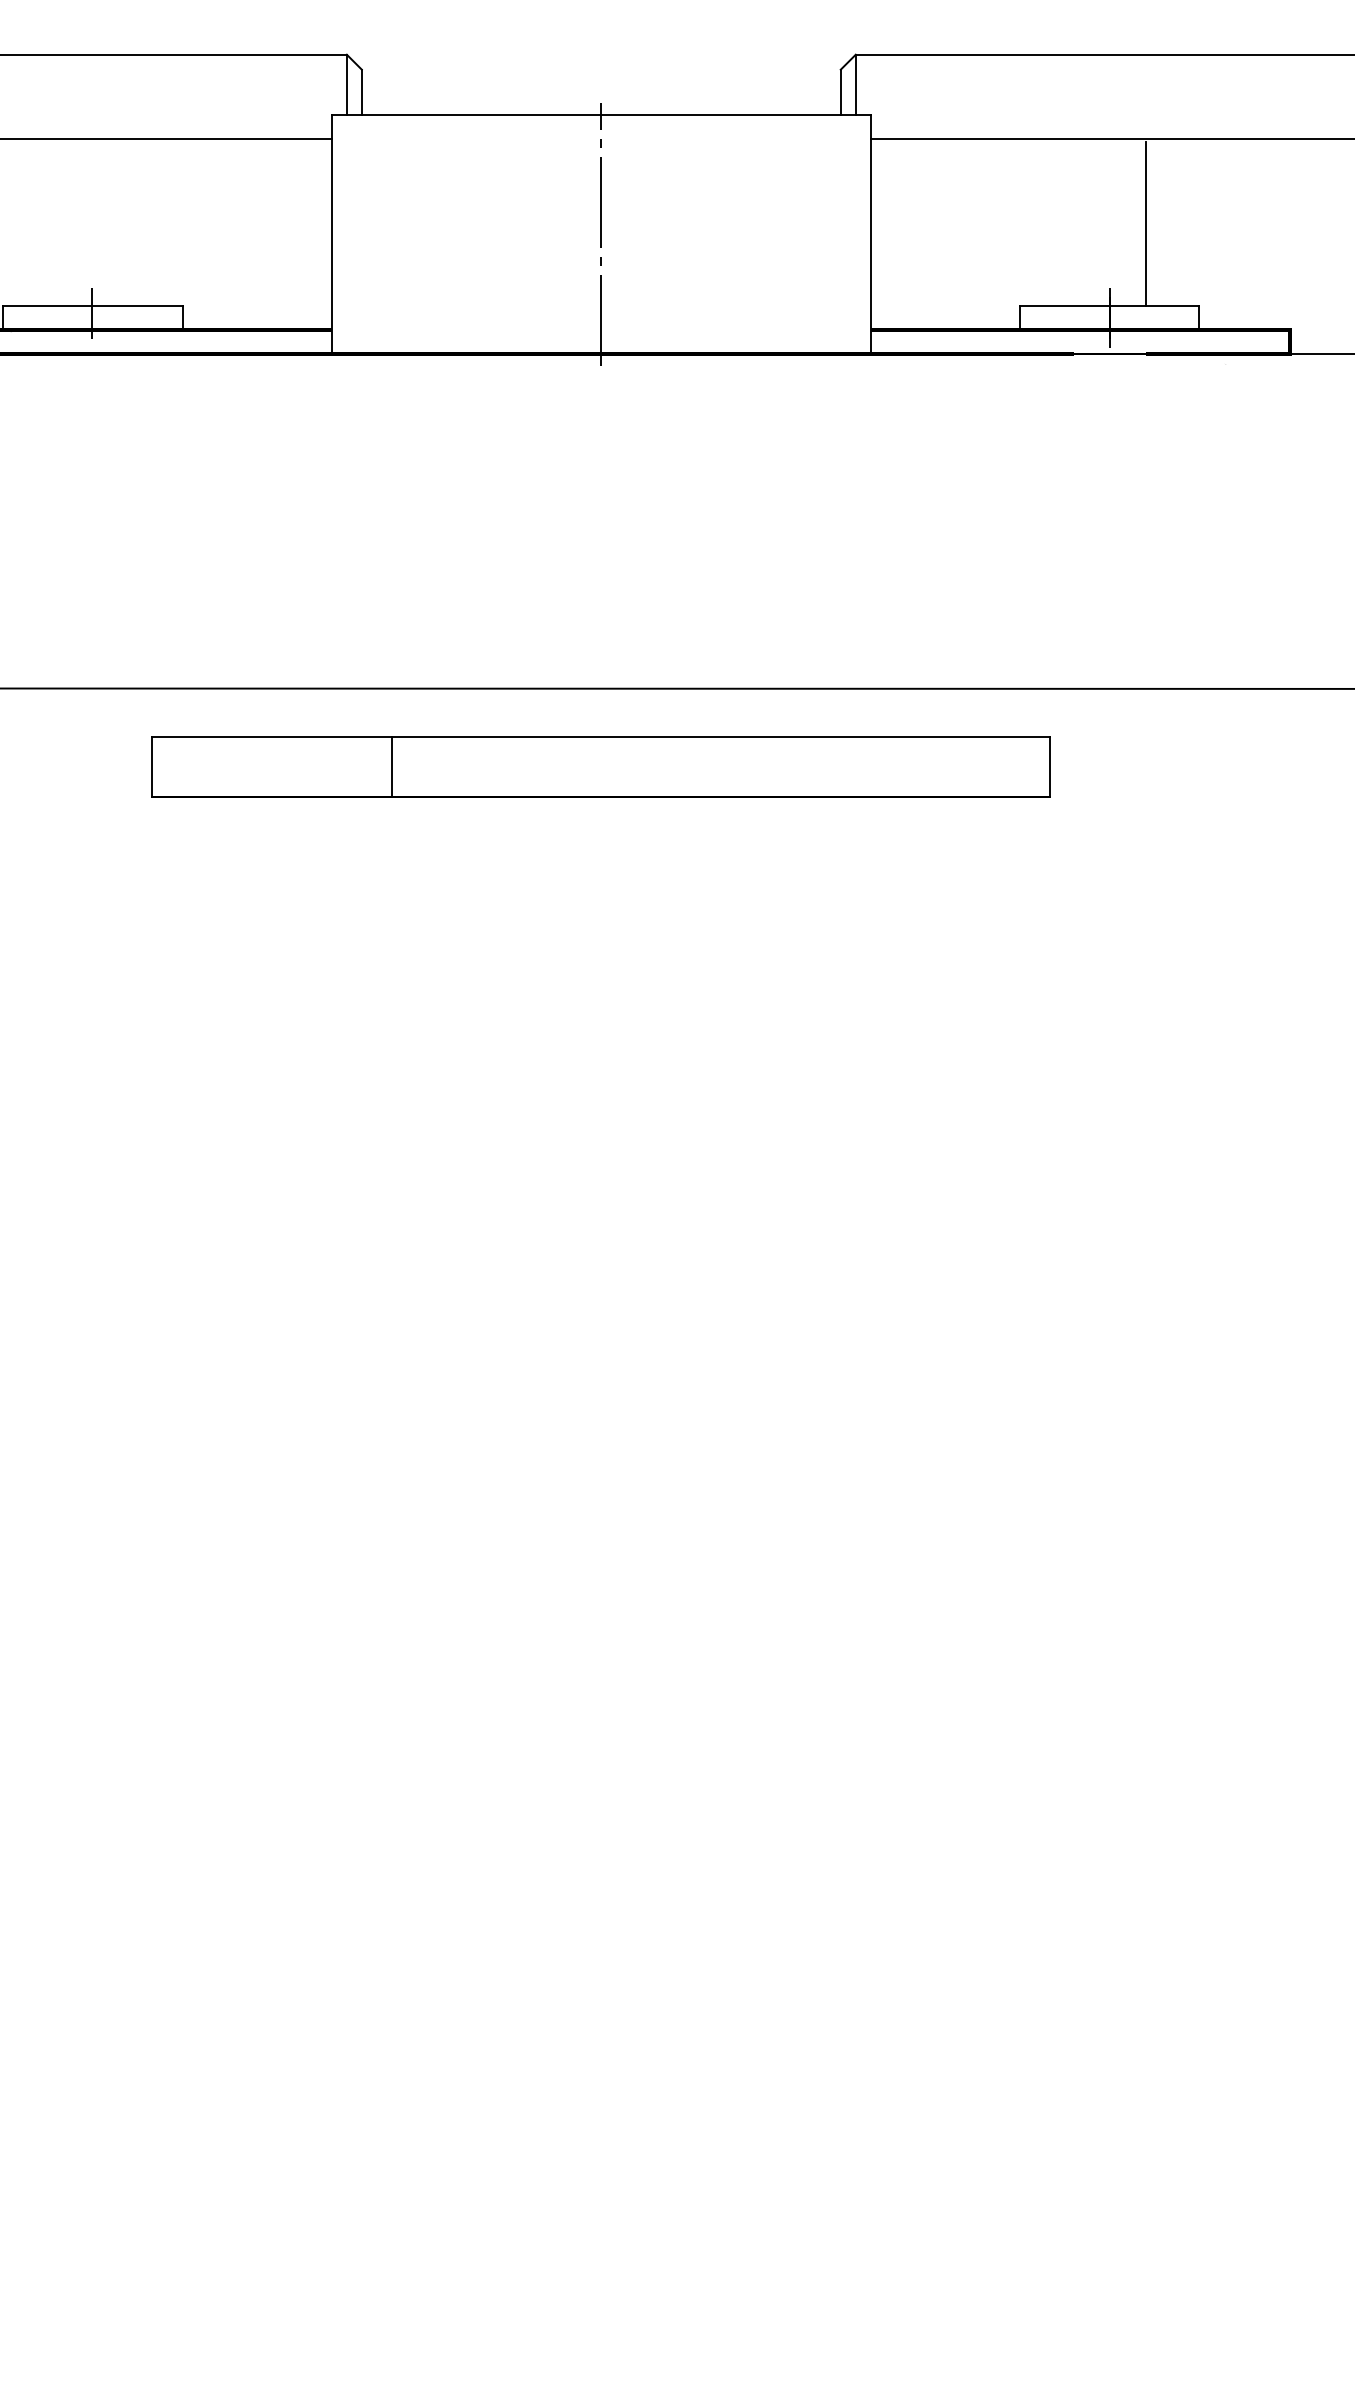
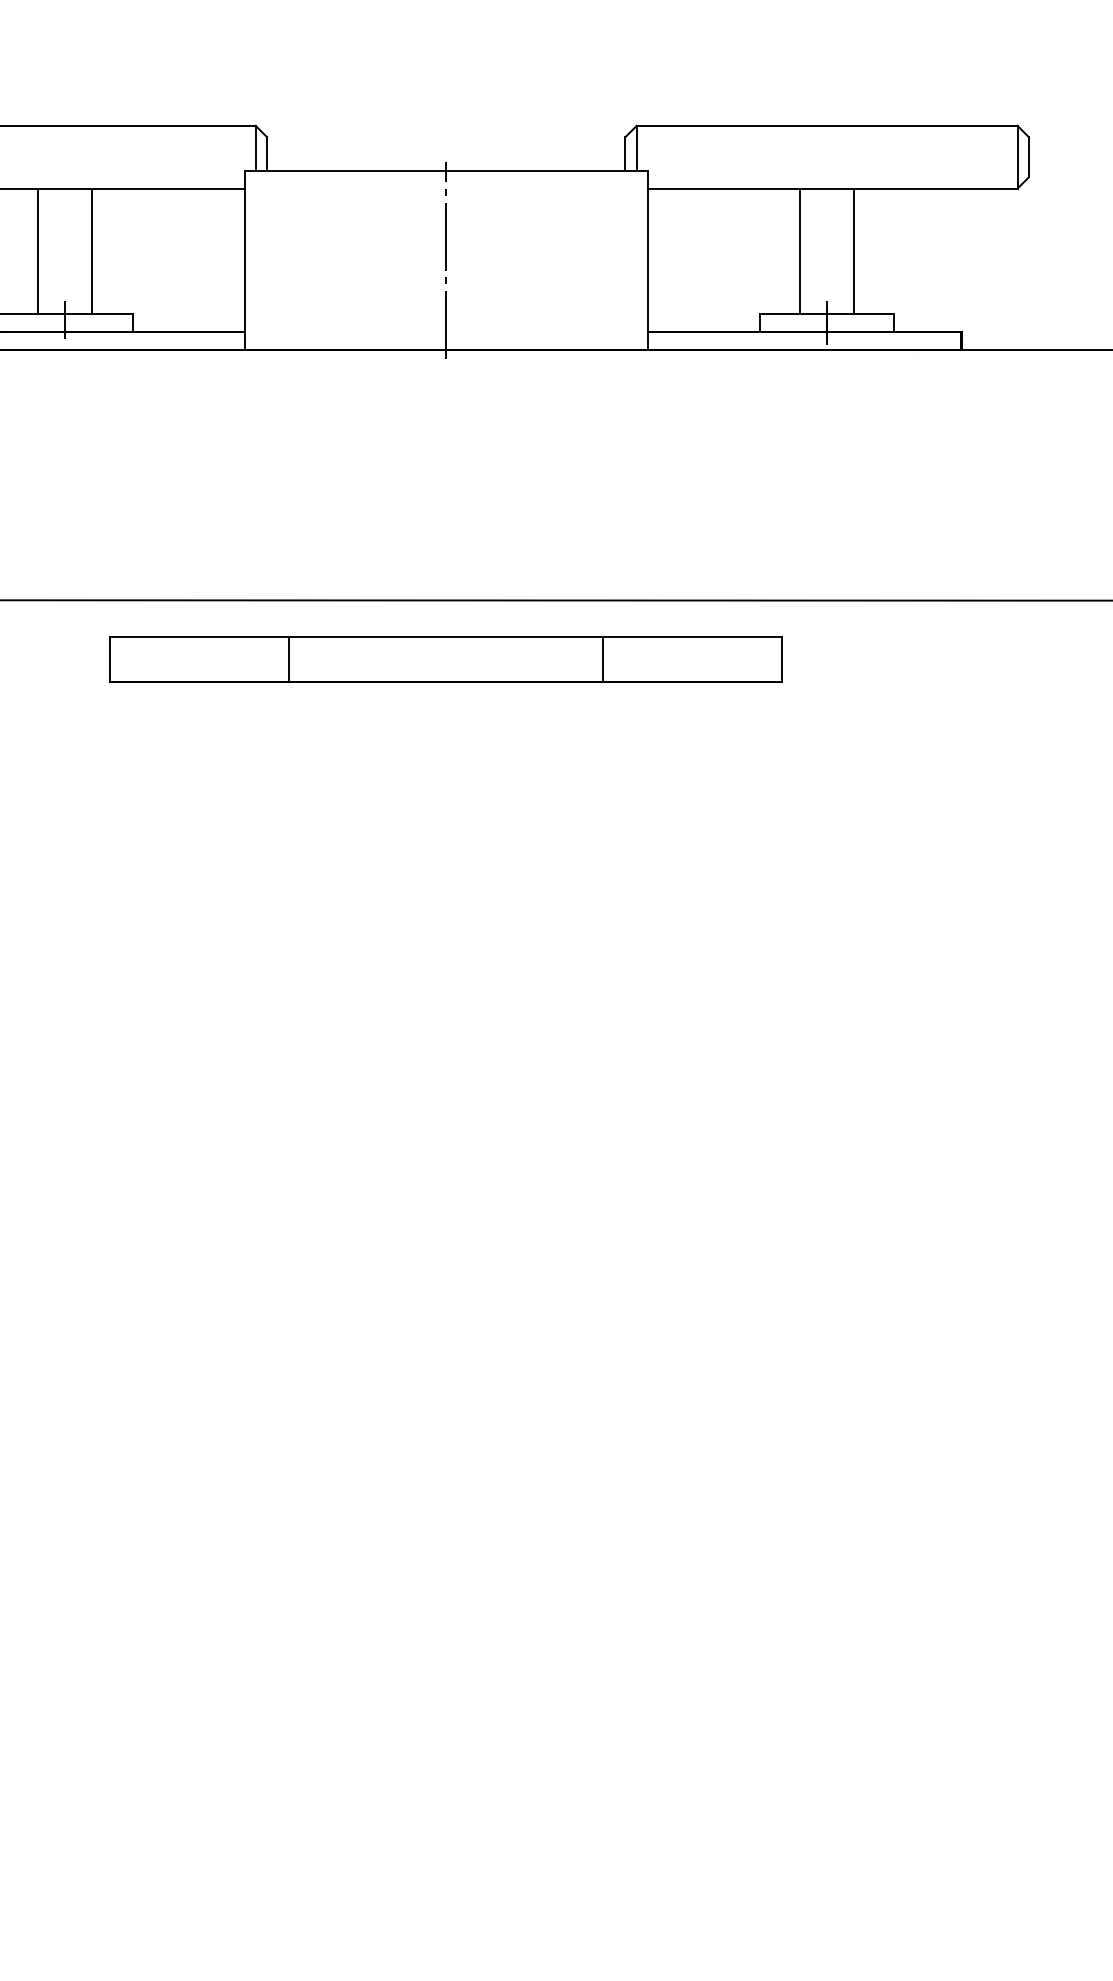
line: (56, 223) -> (38, 252), added
line: (128, 223) -> (92, 252), added
line: (1074, 223) -> (800, 252), added
line: (811, 766) -> (603, 658), added

